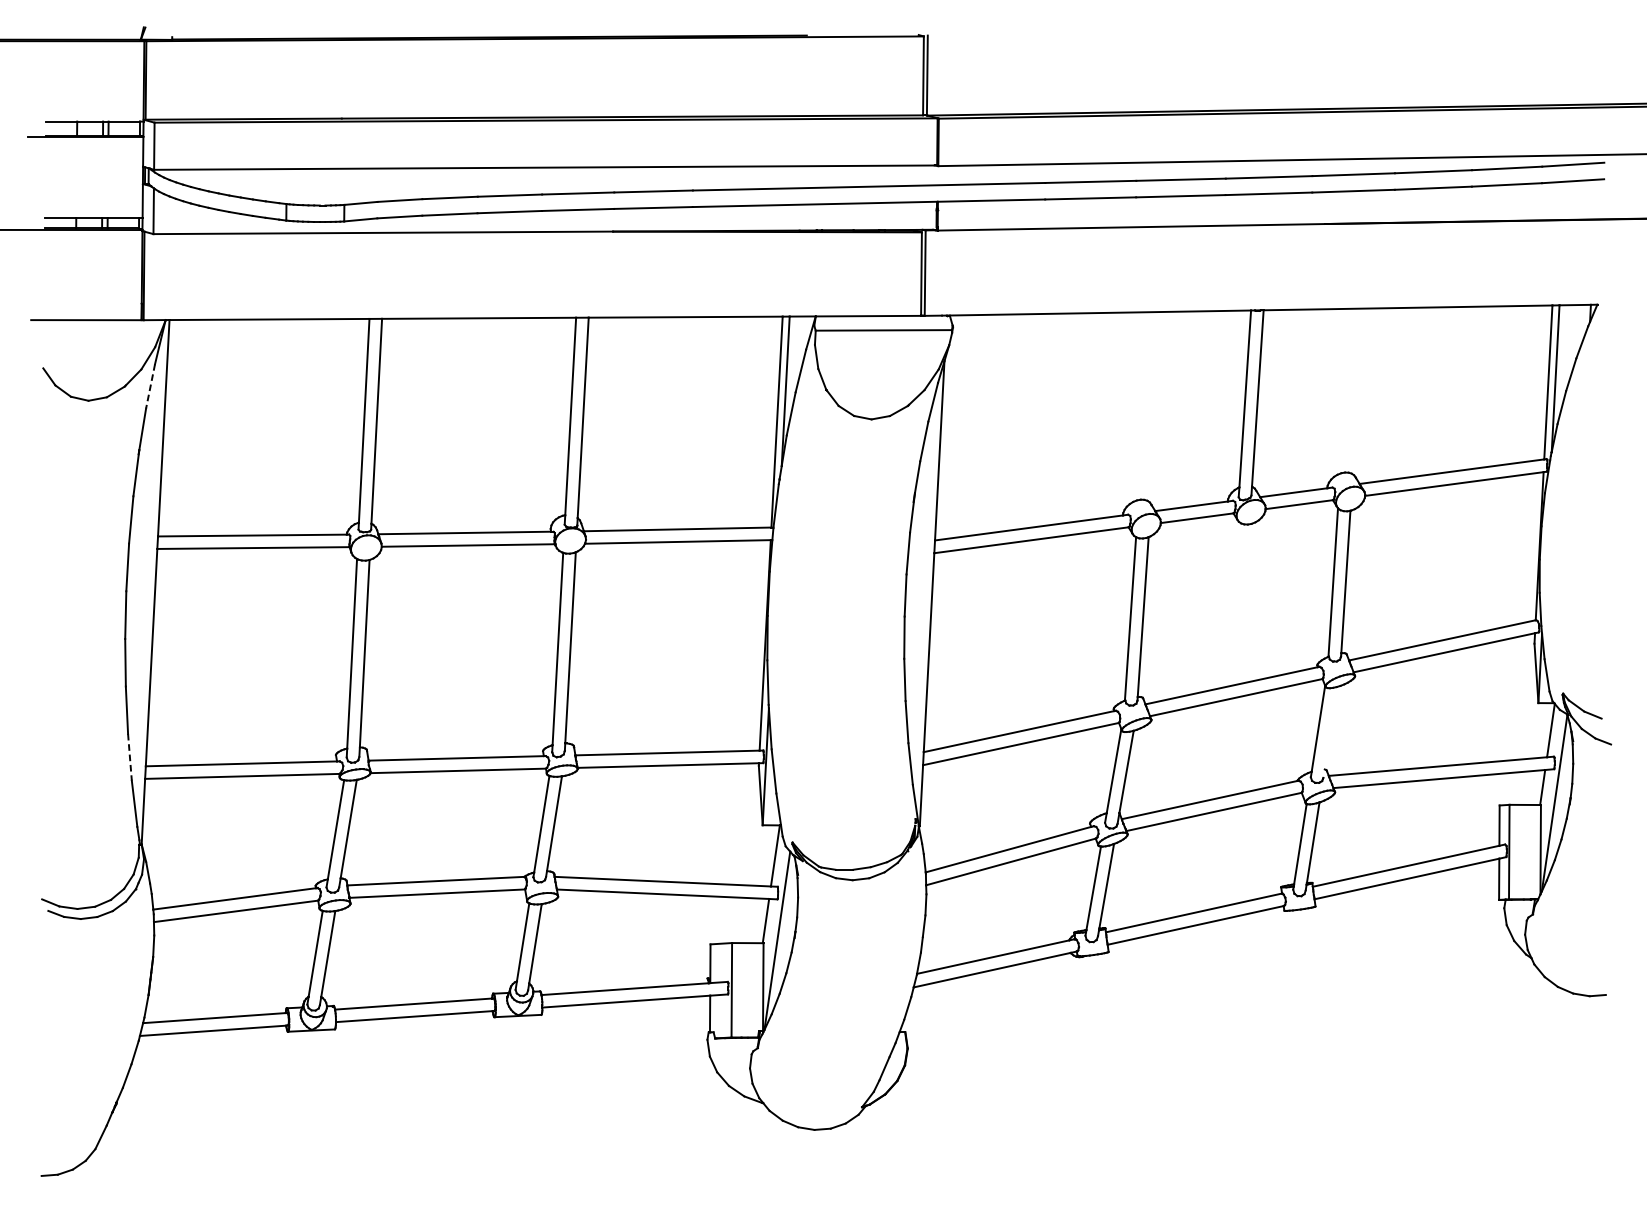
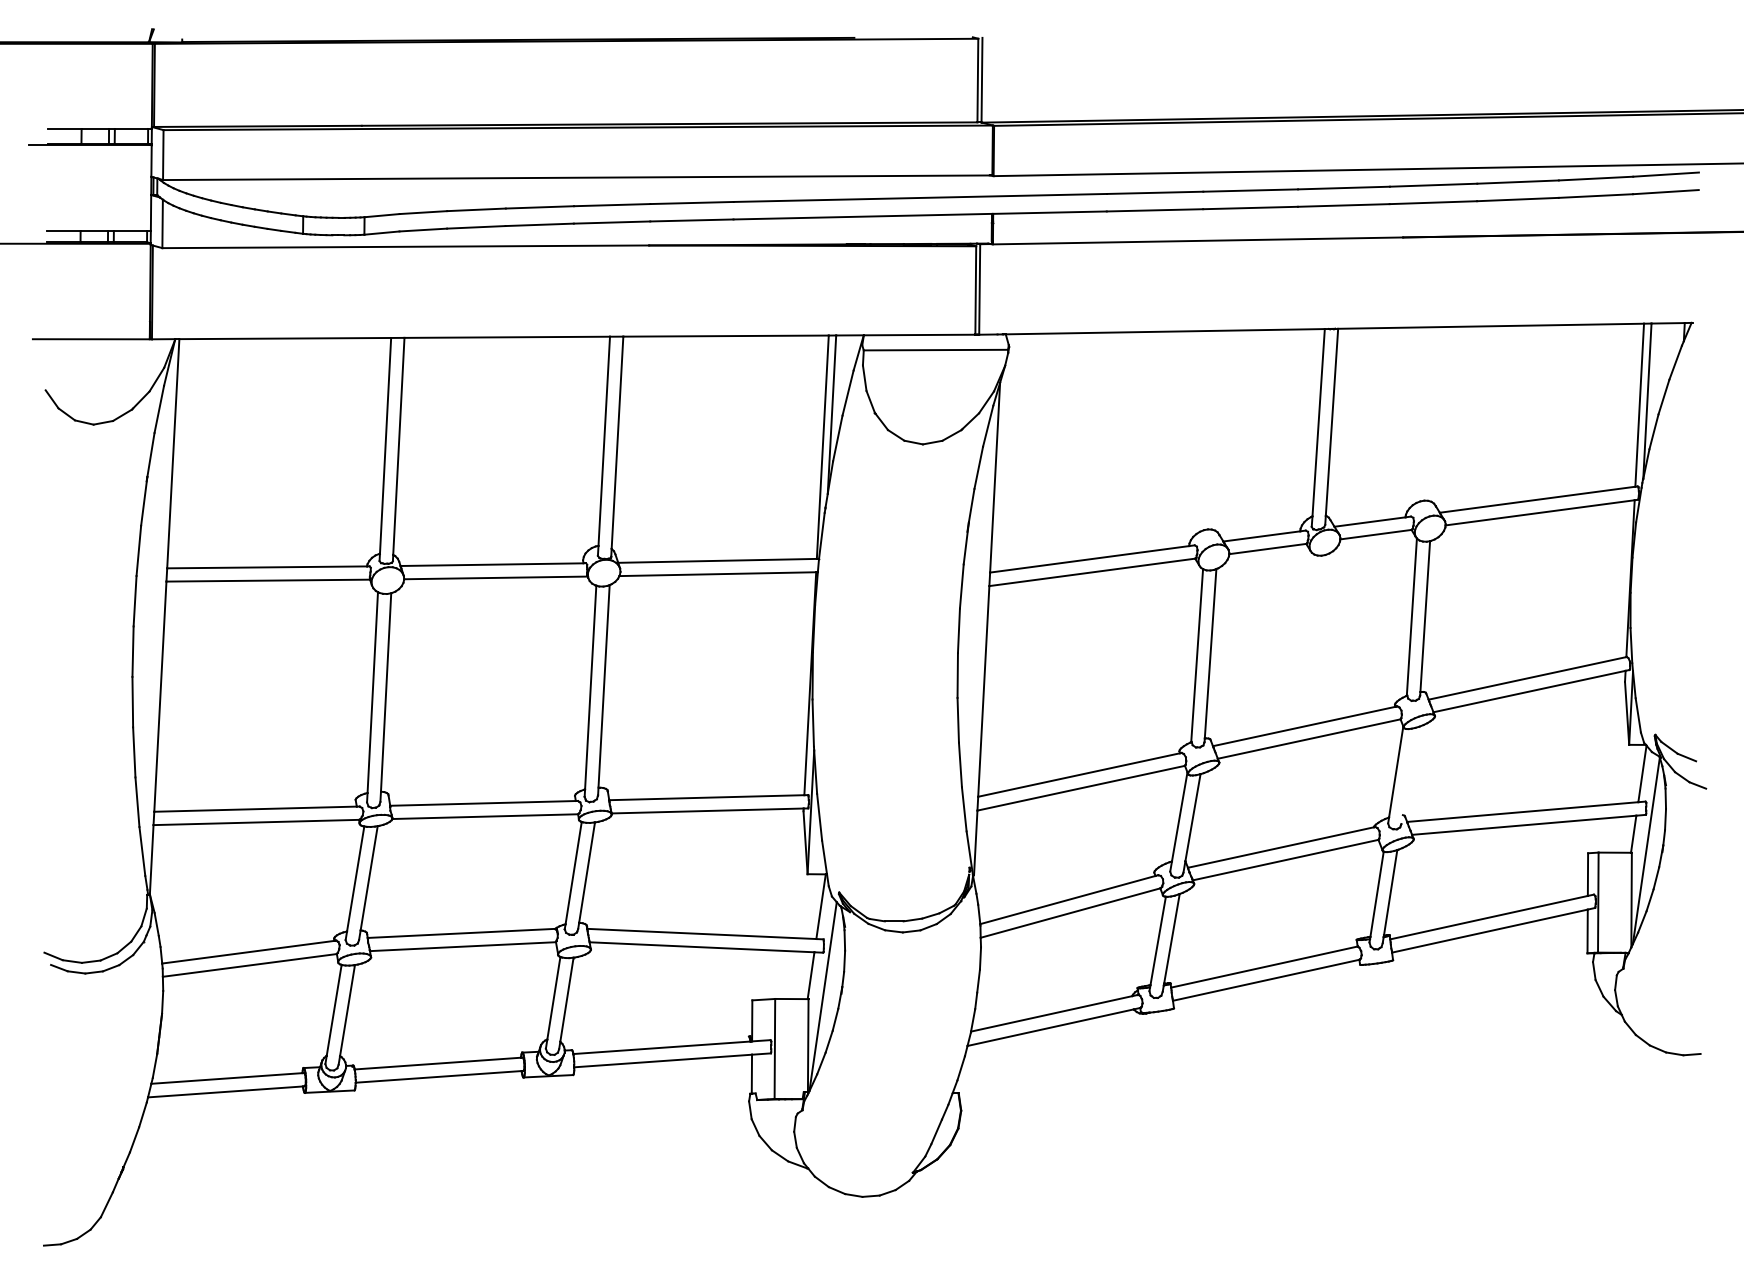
line: (150, 386) -> (159, 409), dashed -> solid
line: (129, 757) -> (137, 802), dashed -> solid

